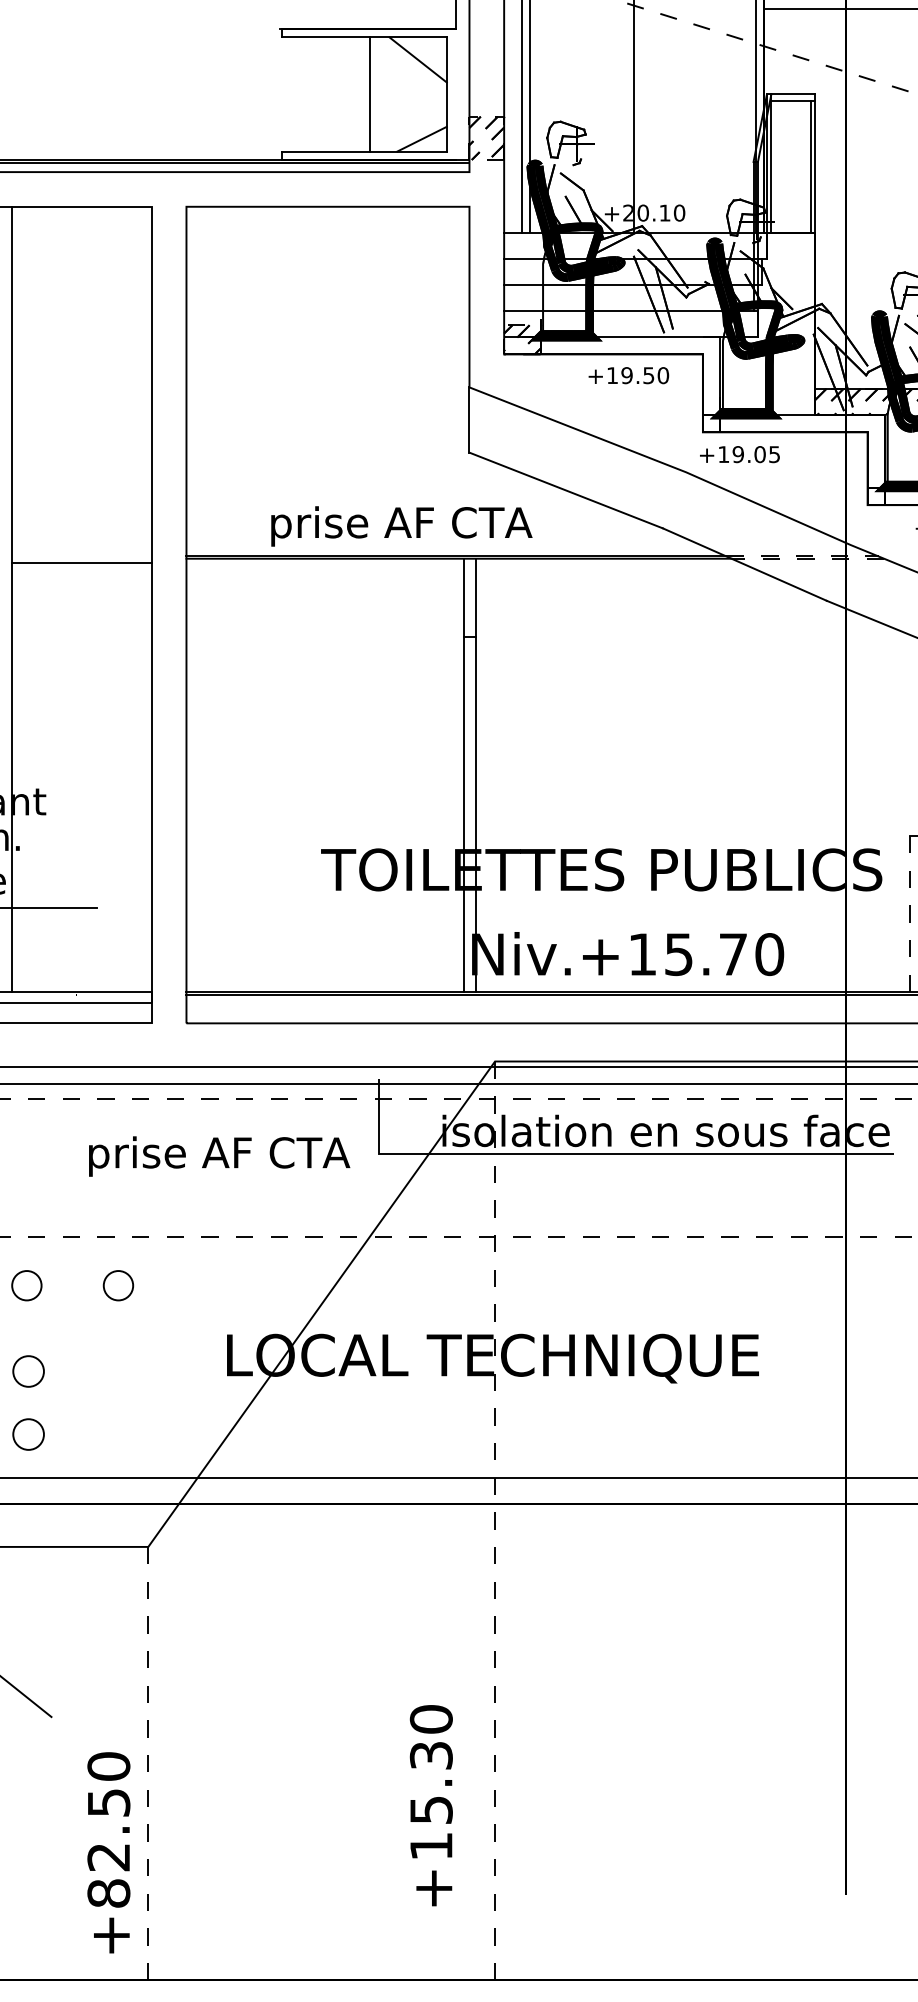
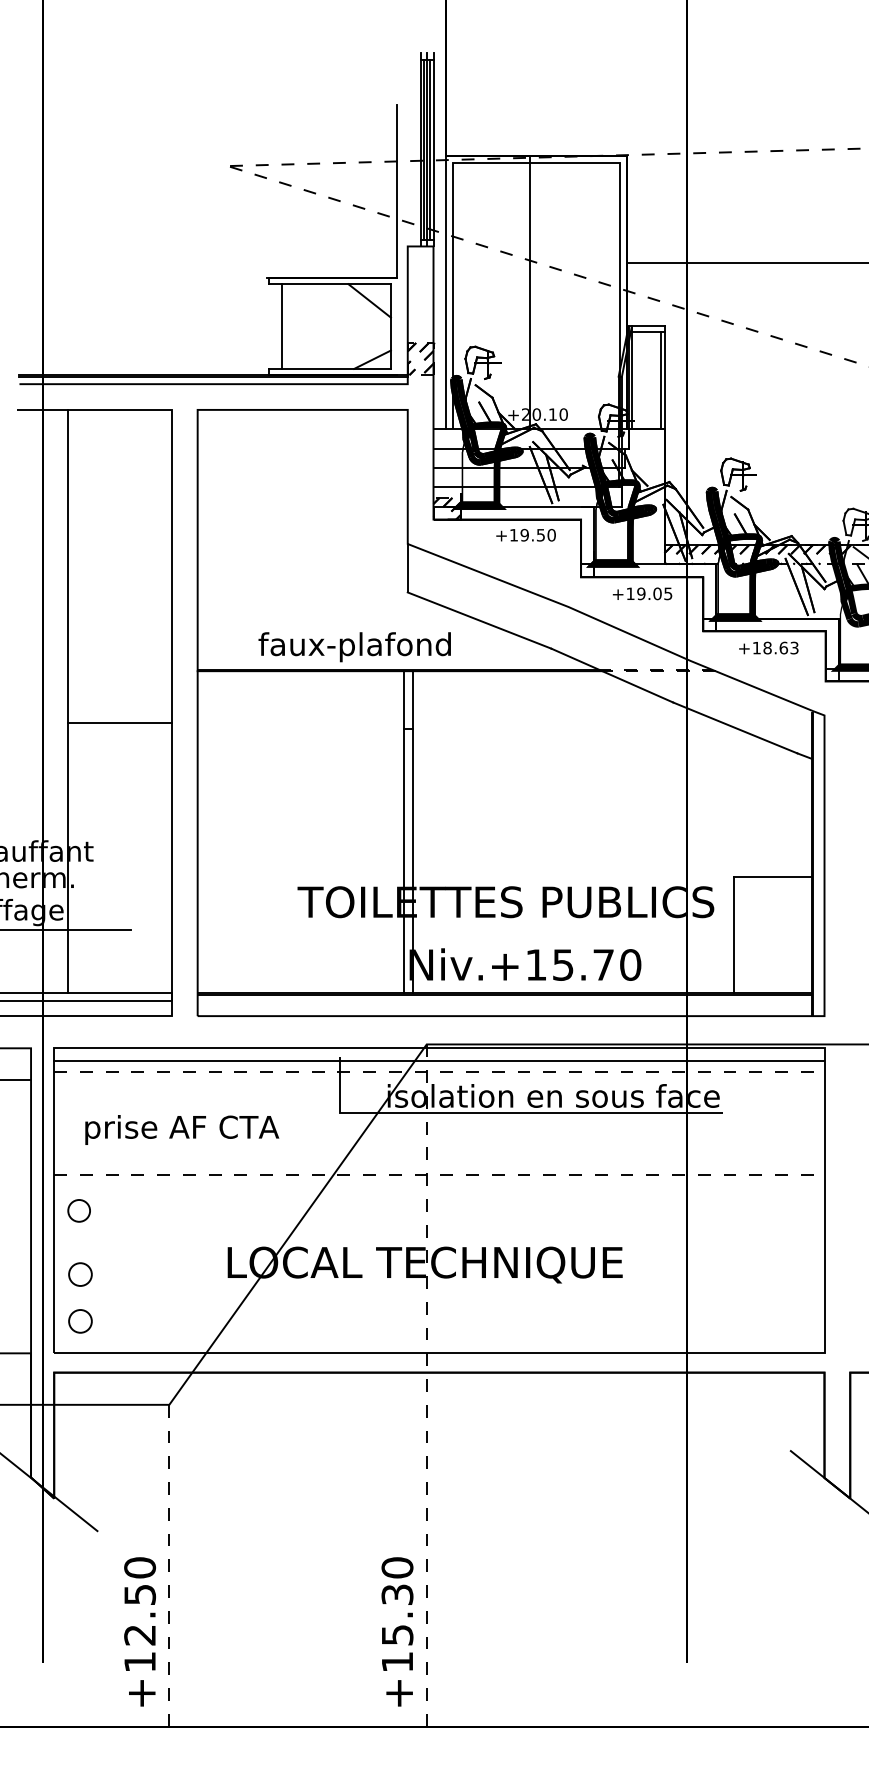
line: (369, 94) -> (281, 326), moved
text: (739, 454) -> (642, 593), moved
text: (400, 526) -> (356, 647), prise AF CTA -> faux-plafond
line: (81, 563) -> (119, 722), moved
line: (909, 914) -> (734, 935), dashed -> solid
text: (219, 1155) -> (182, 1129), moved
circle: (117, 1285) -> (146, 1210), removed
text: (431, 1805) -> (397, 1631), moved
text: (109, 1892) -> (140, 1661), +82.50 -> +12.50

